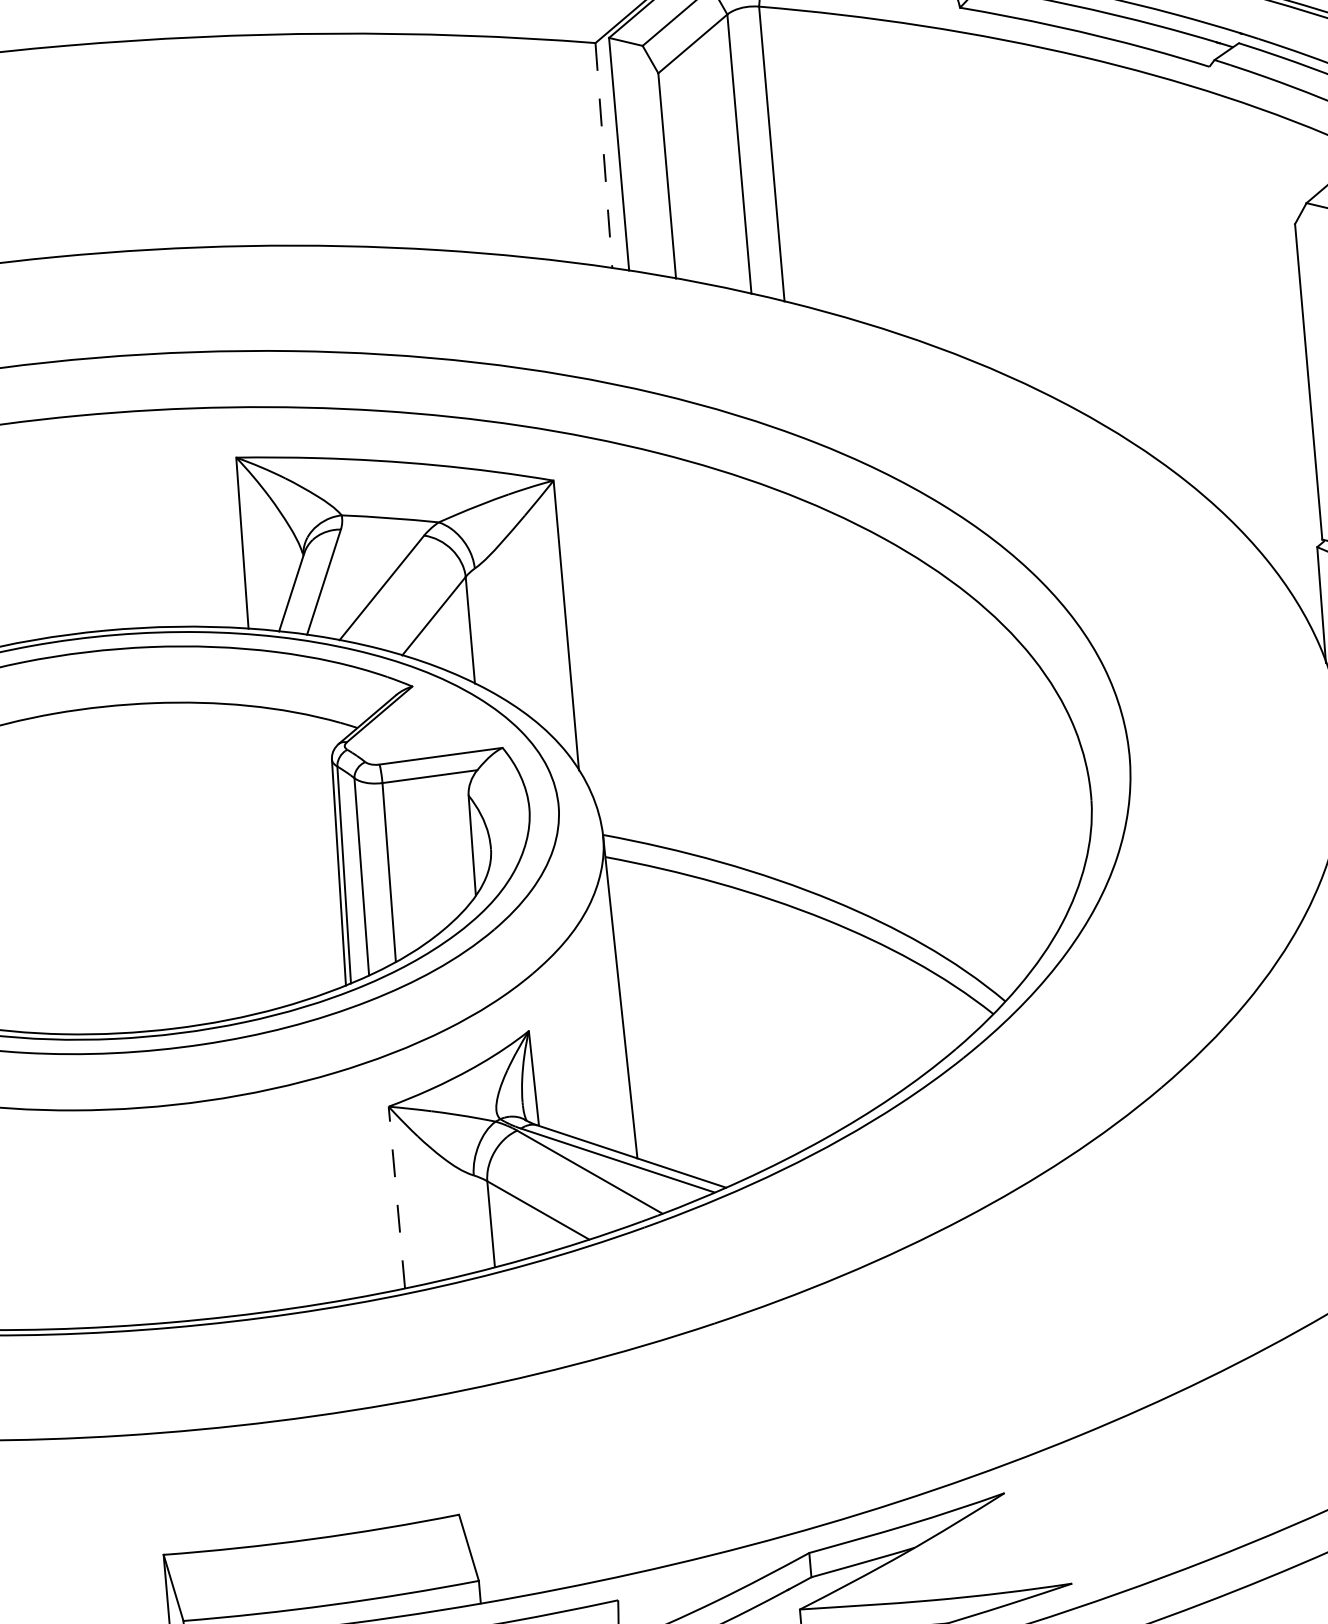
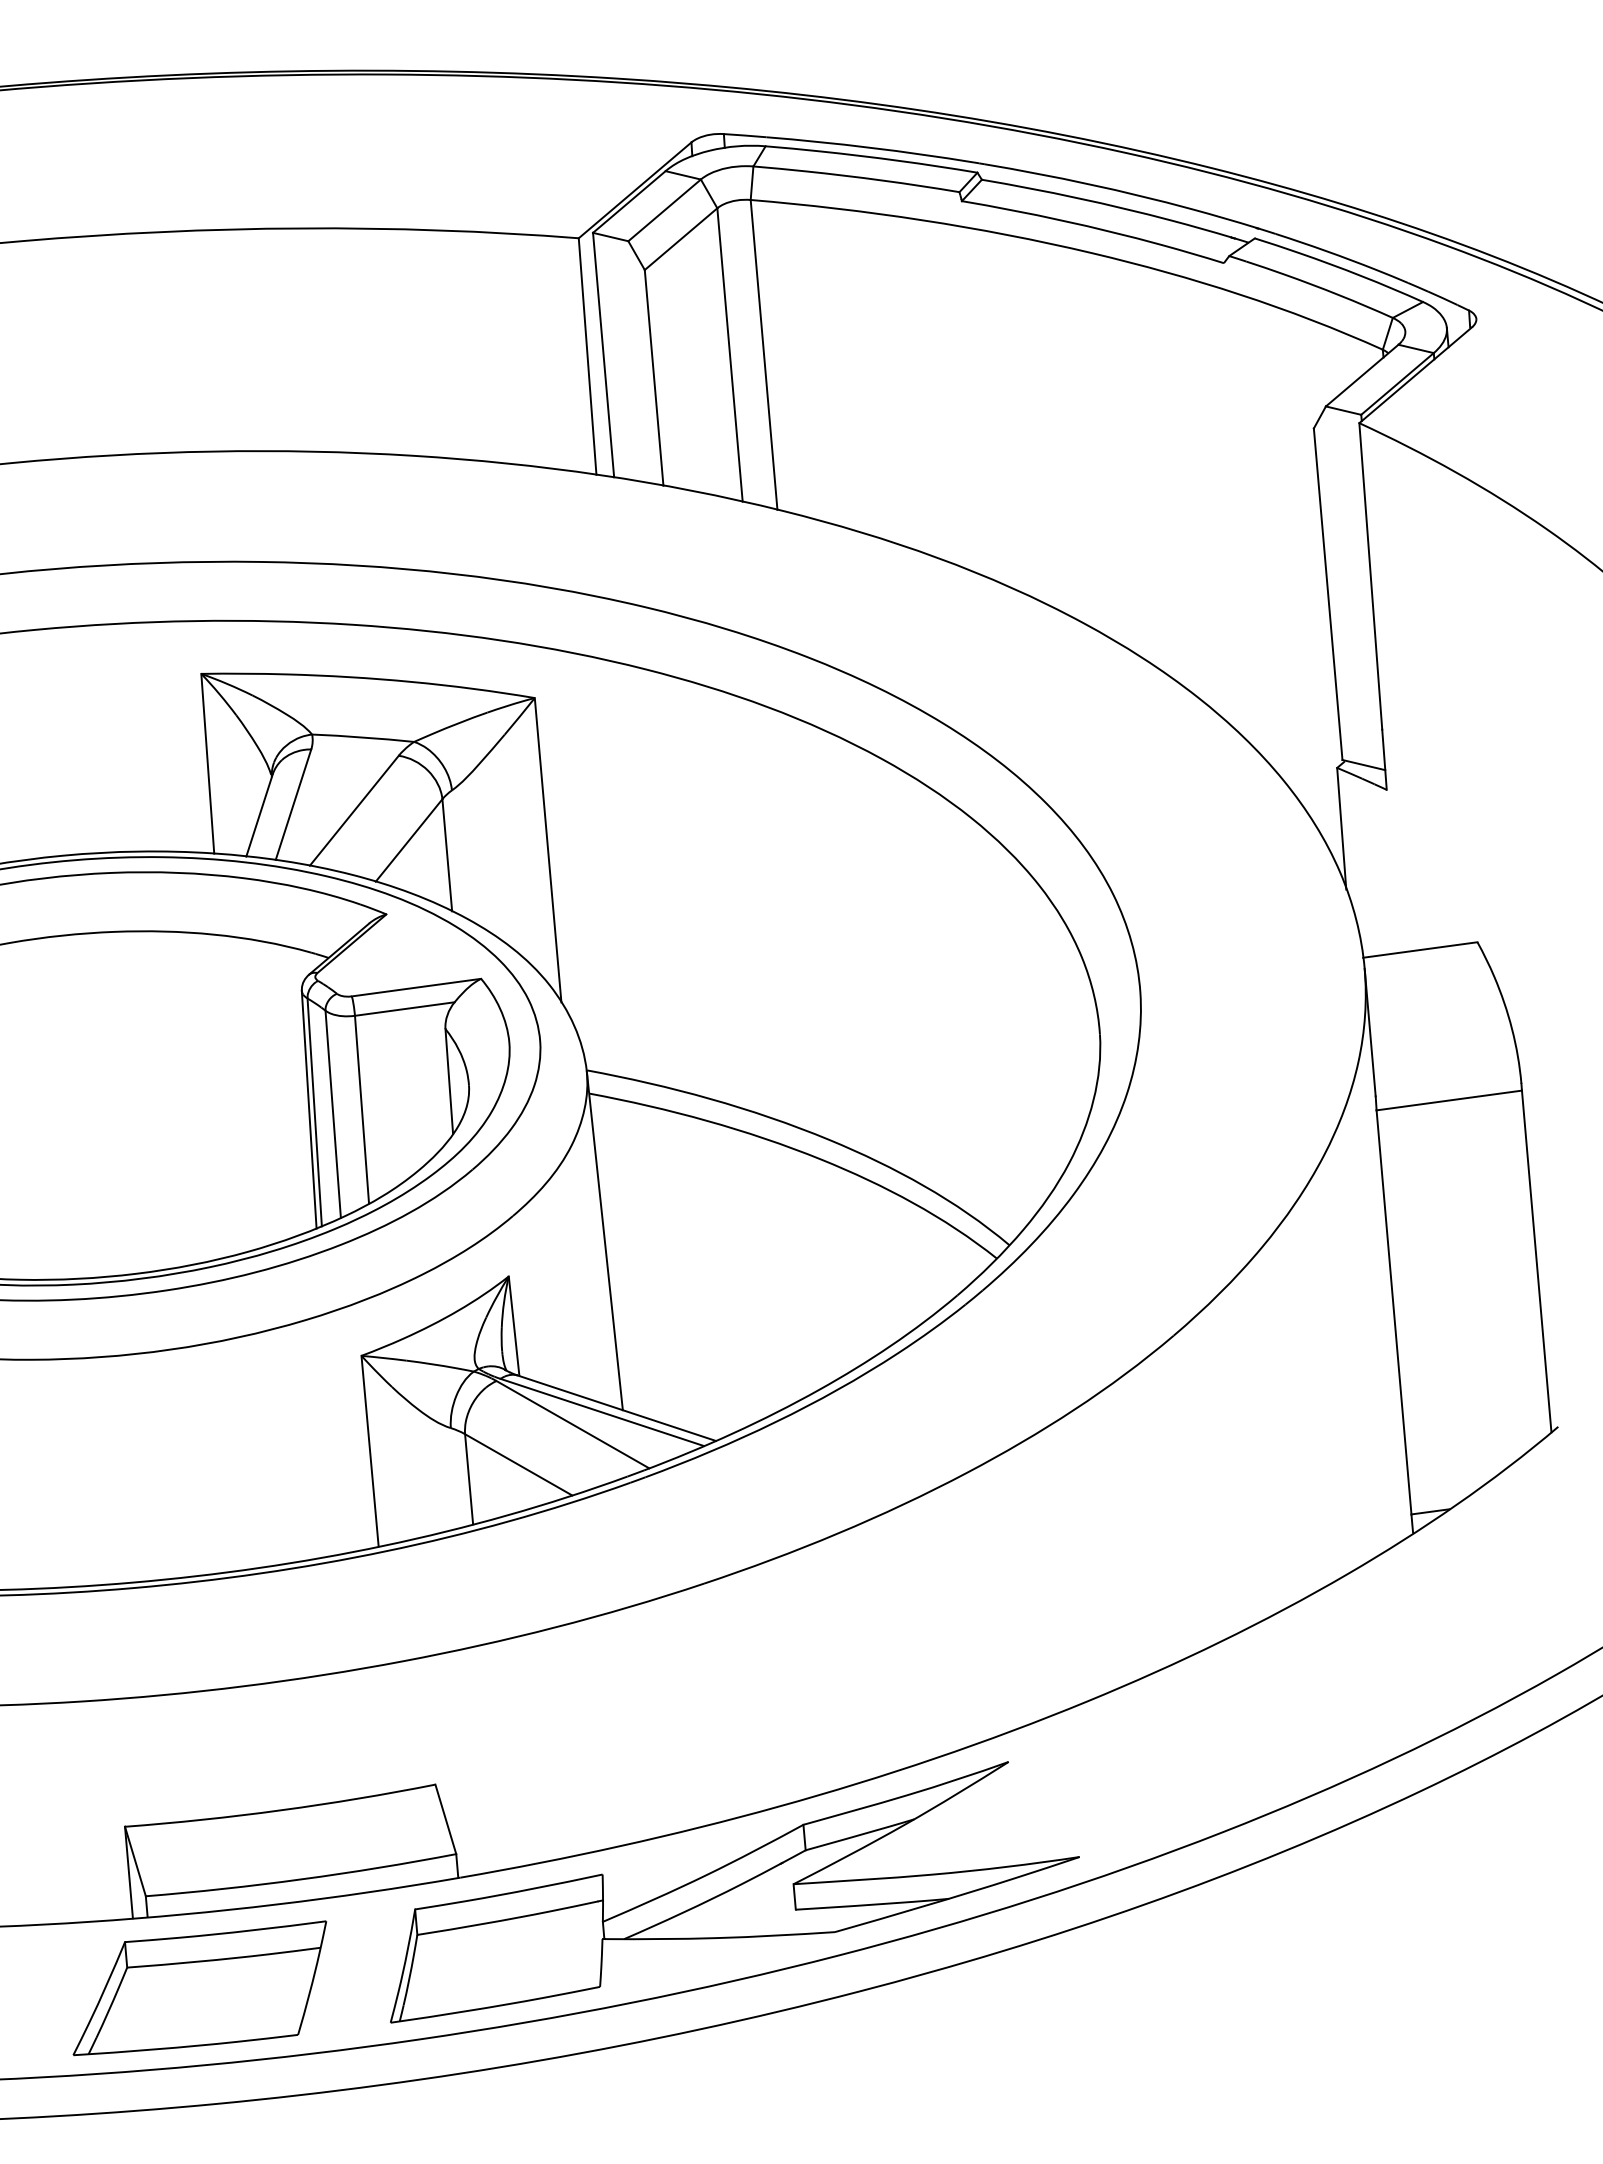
line: (603, 155) -> (587, 356), dashed -> solid
line: (397, 1197) -> (370, 1451), dashed -> solid

